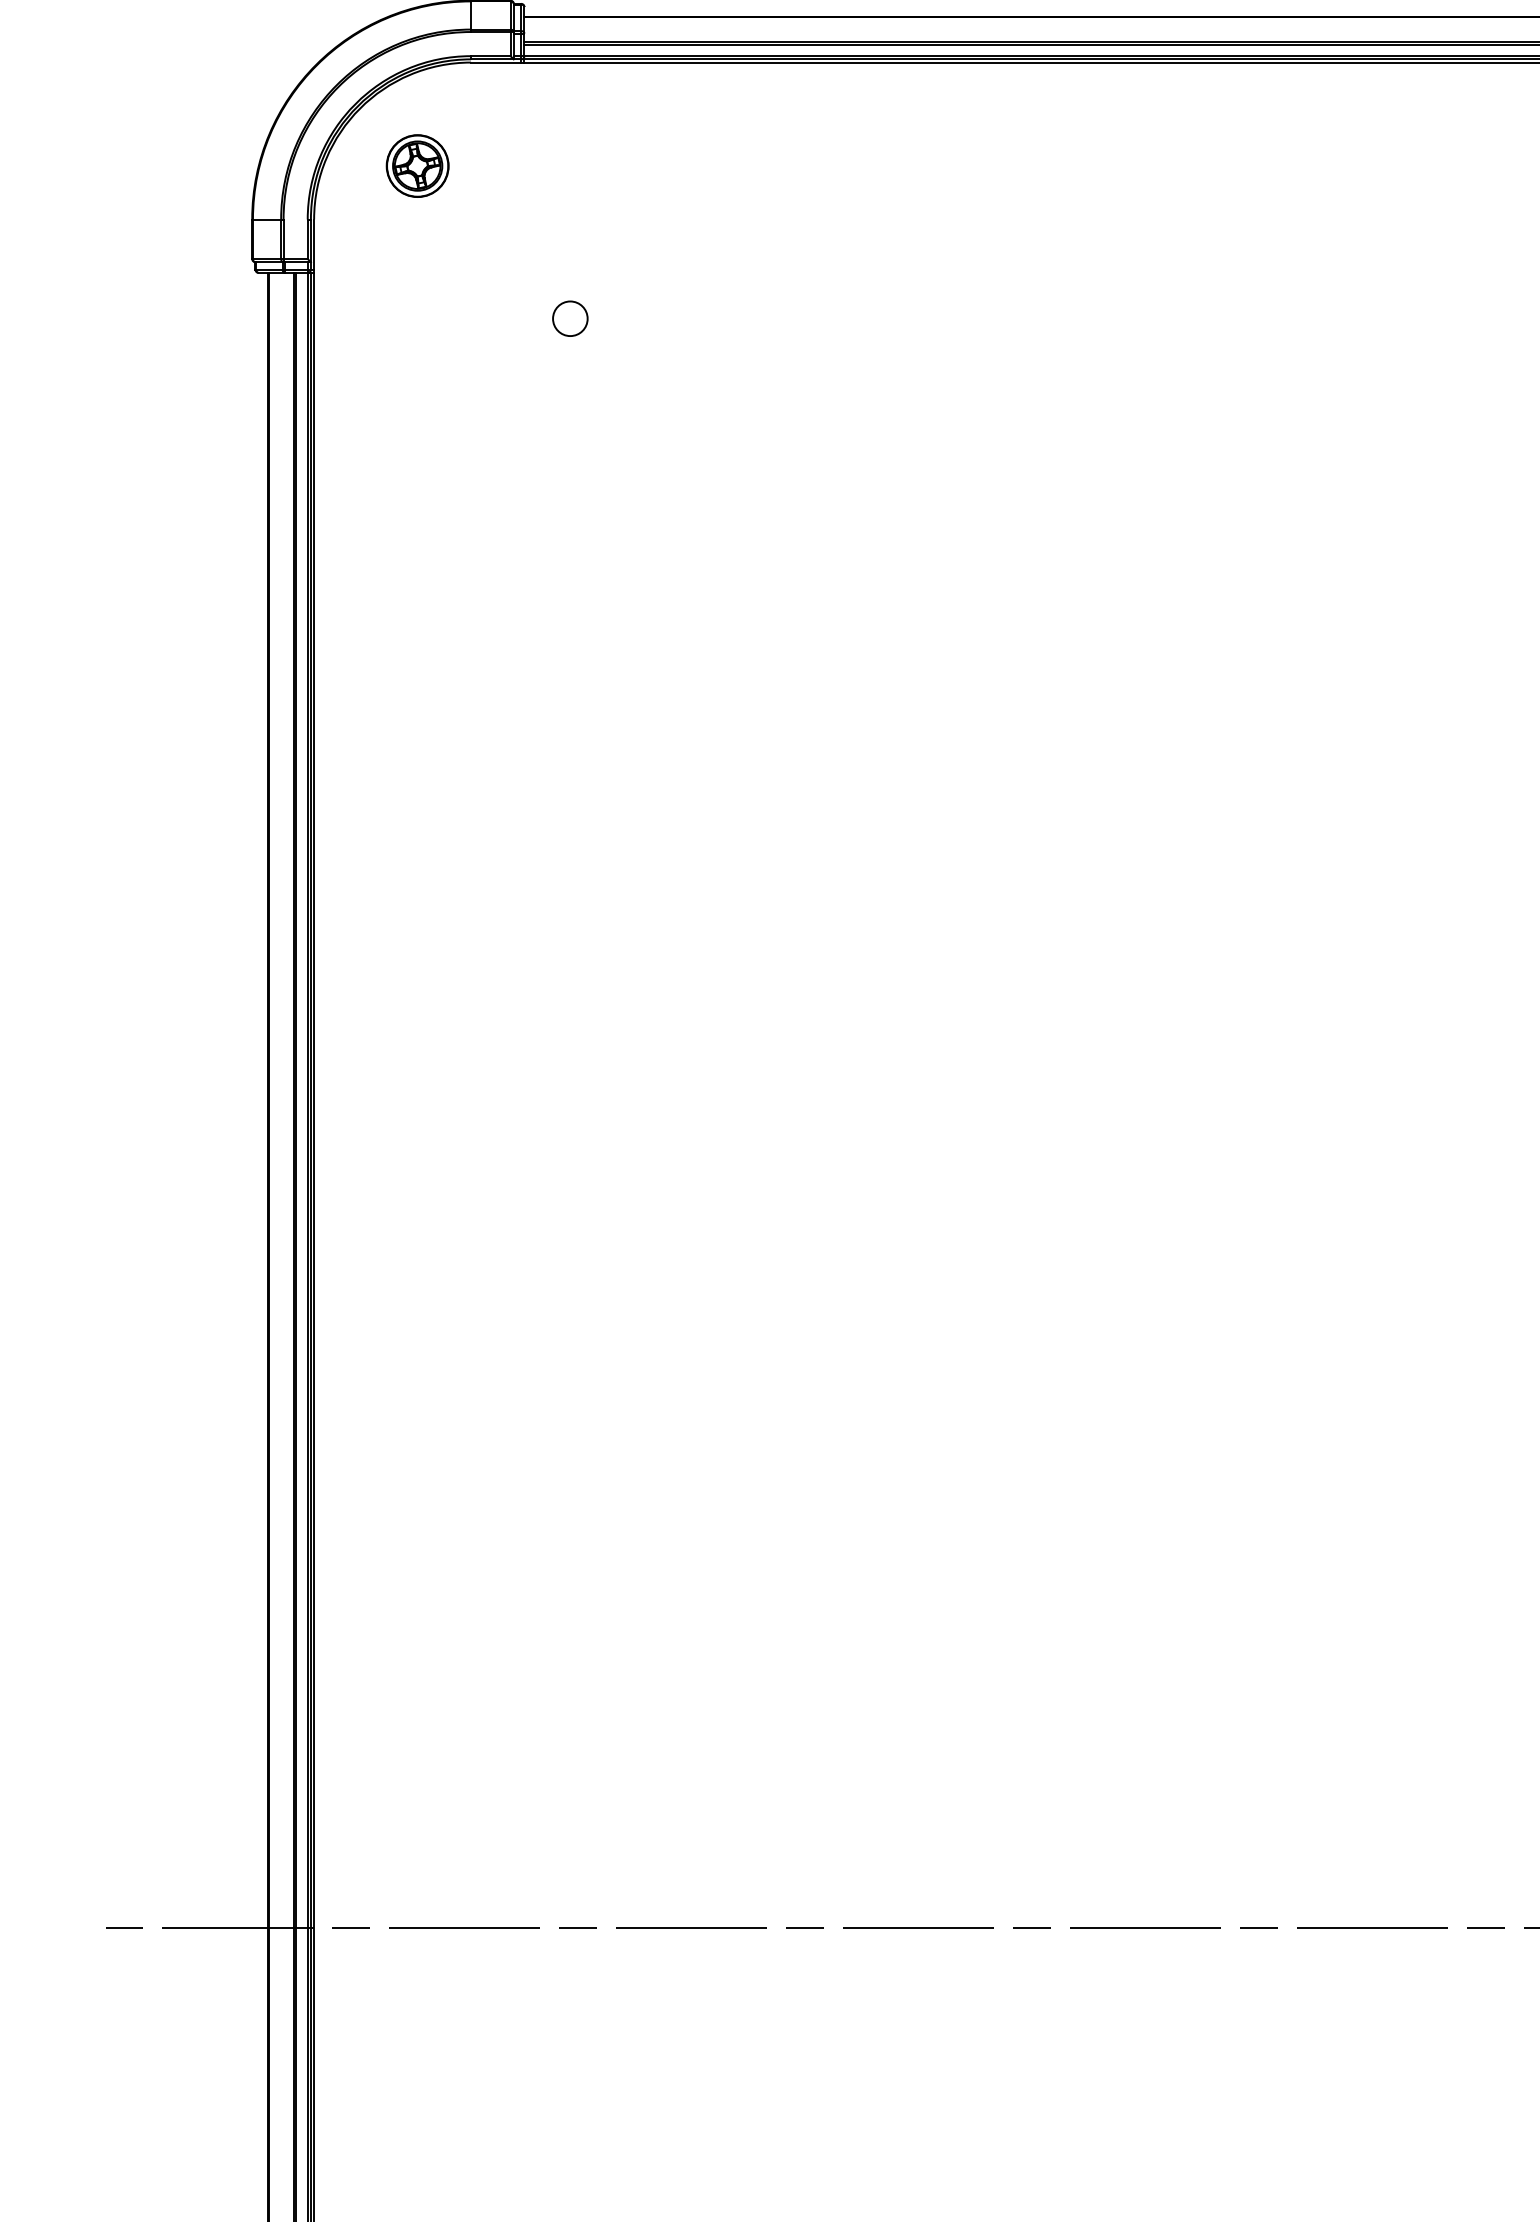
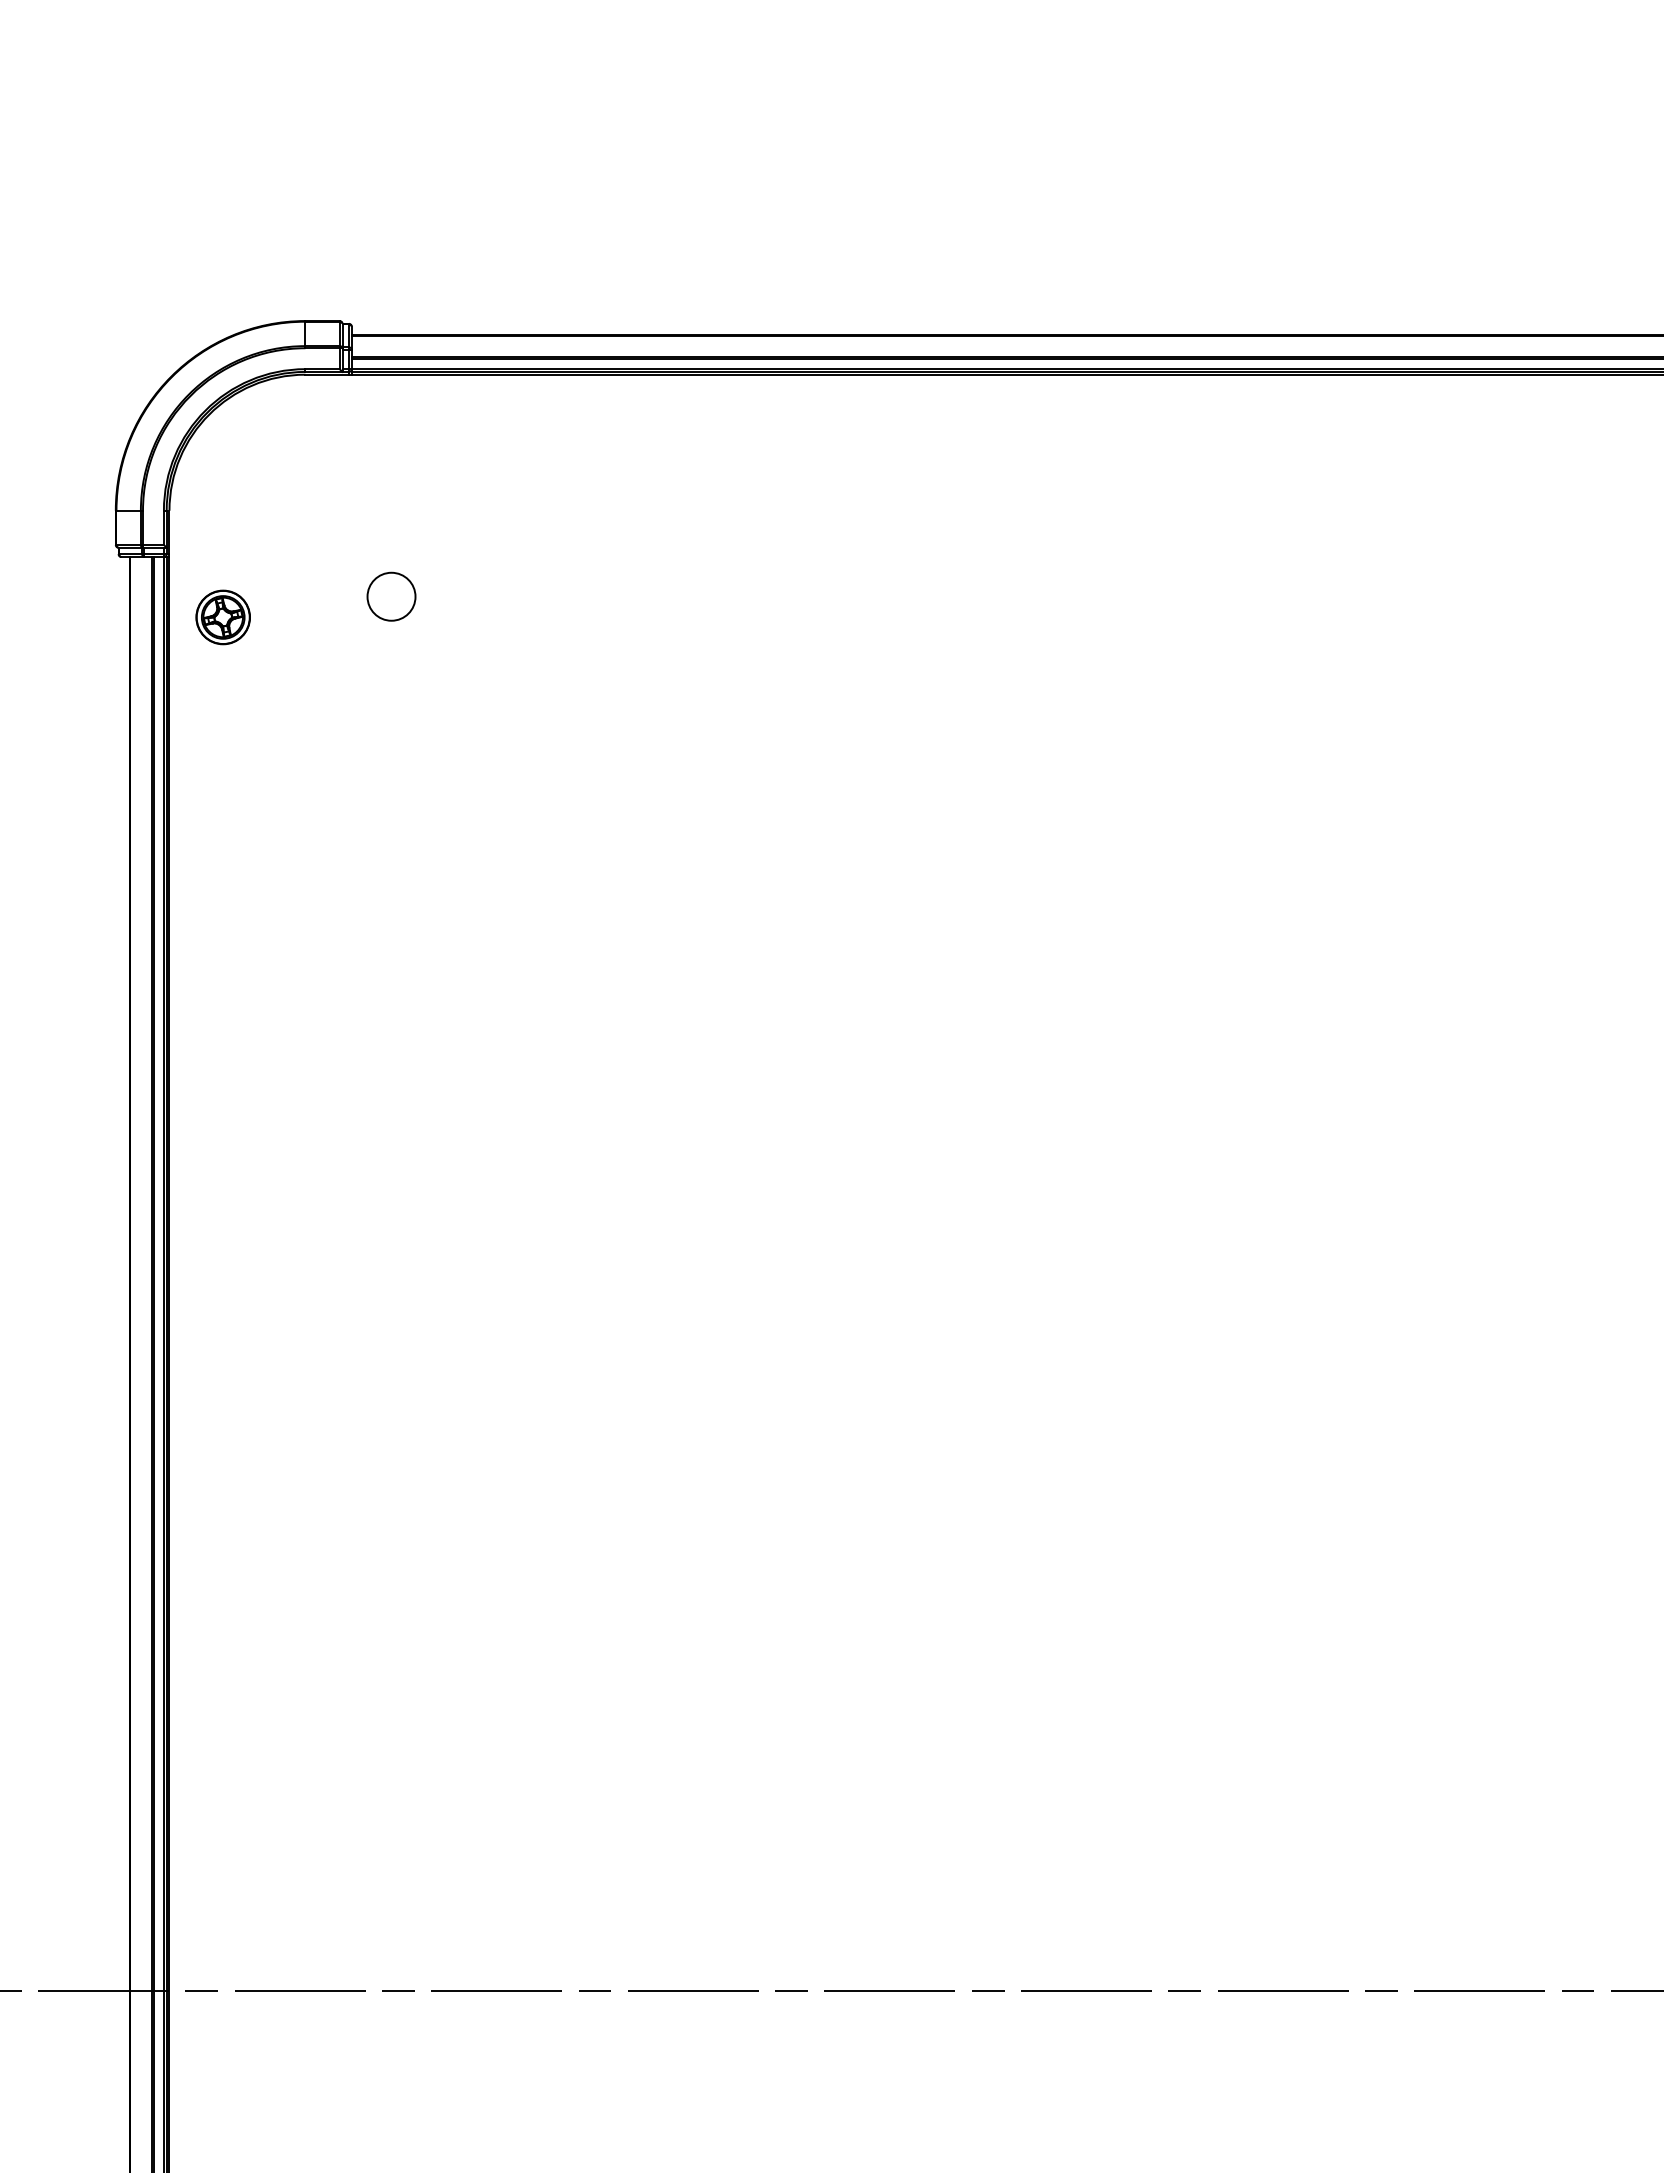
part: (416, 166) -> (222, 617), moved
circle: (570, 318) -> (391, 596), size x1.6

